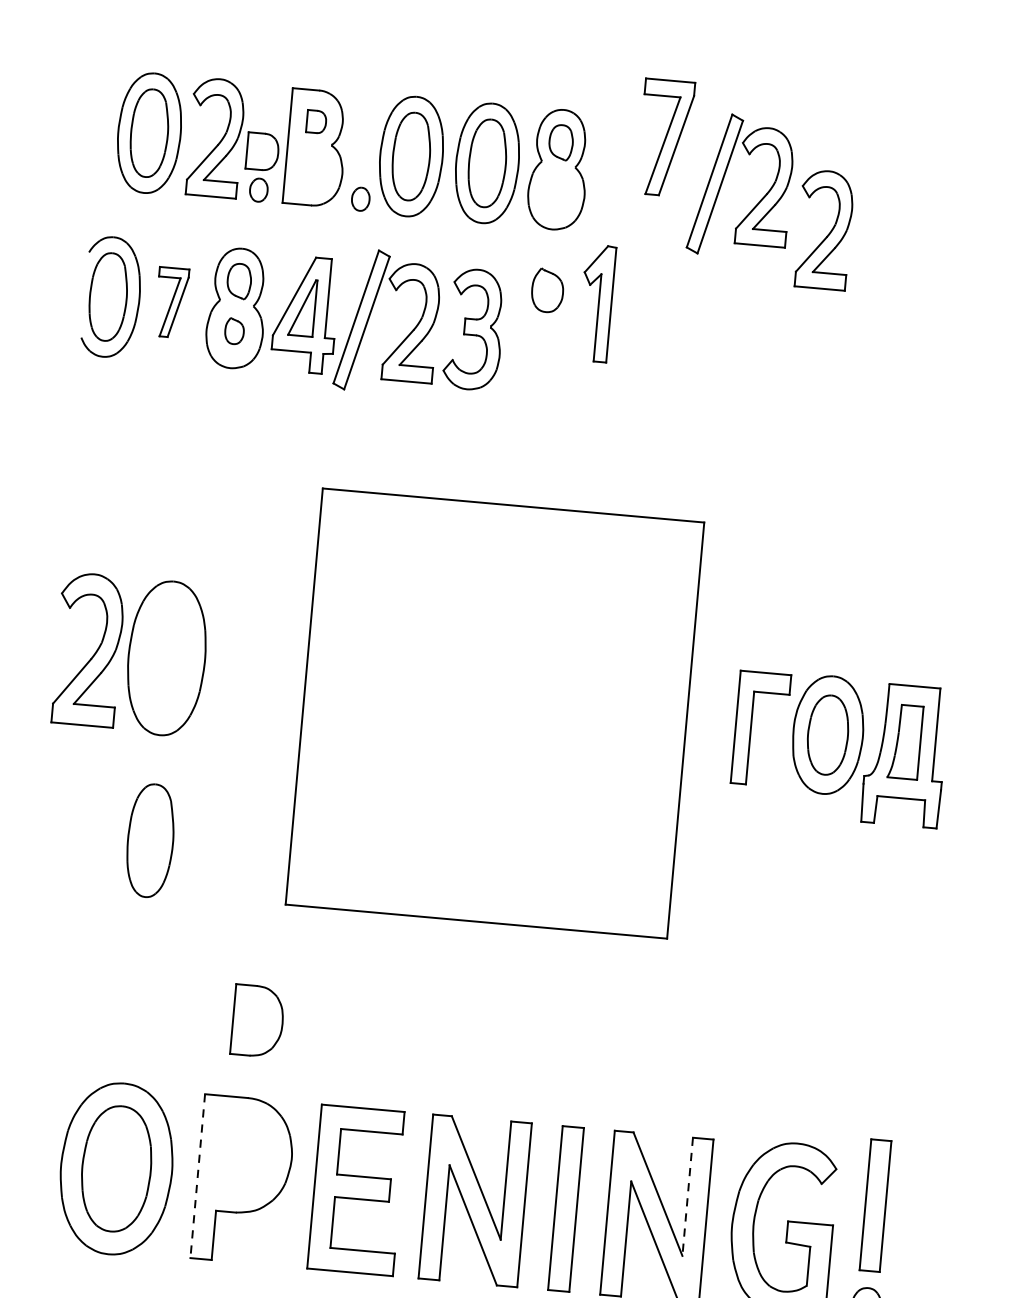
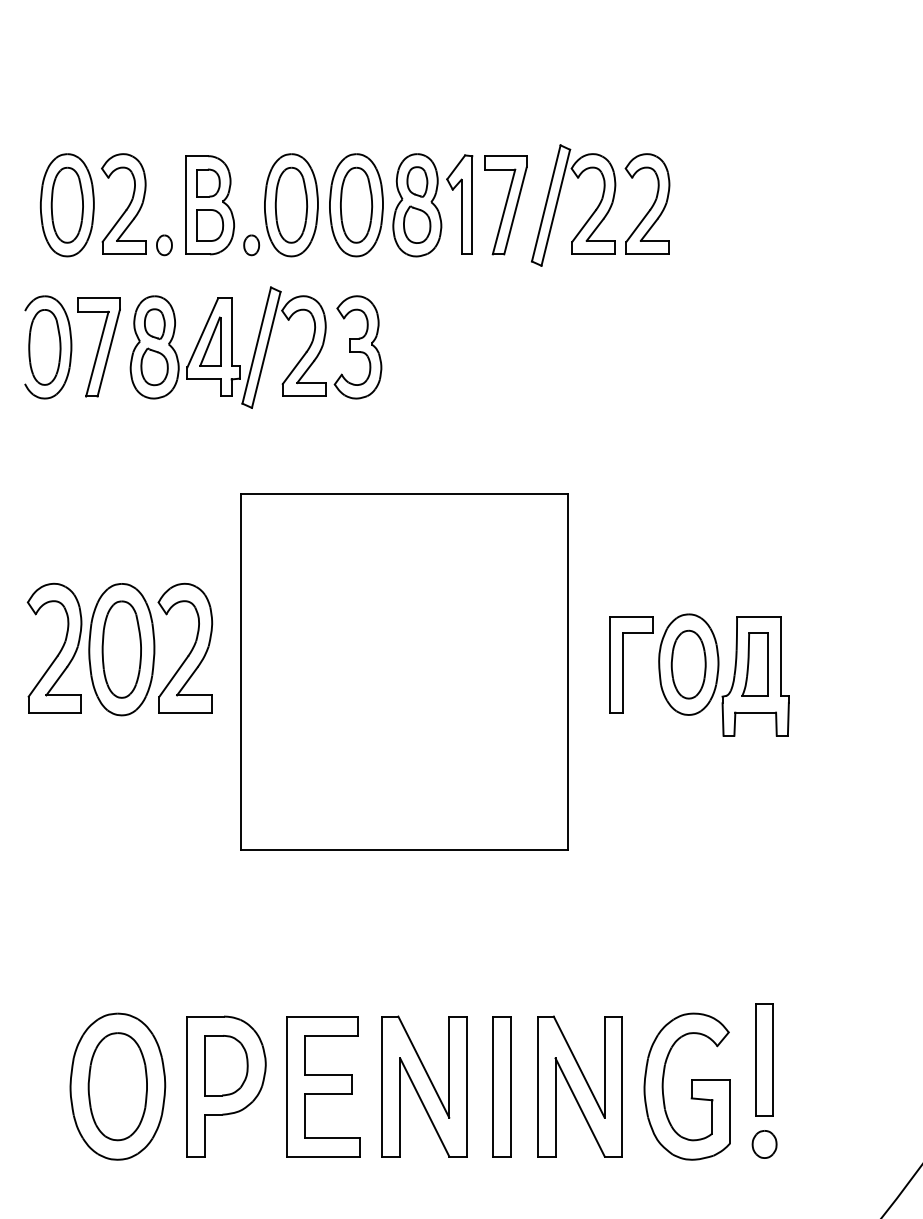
part: (316, 121) -> (208, 182), size x1.43
part: (665, 138) -> (505, 205), moved
part: (263, 151) -> (210, 225), moved
part: (824, 229) -> (647, 203), moved
part: (548, 290) -> (417, 224), moved
part: (171, 302) -> (98, 347), size x1.67
part: (596, 302) -> (459, 204), moved
part: (234, 330) -> (154, 366), size x1.67
part: (241, 662) -> (185, 647), added
part: (150, 840) -> (121, 649), moved
part: (257, 1021) -> (226, 1065), moved
line: (197, 1177) -> (187, 1087), dashed -> solid
line: (687, 1197) -> (604, 1067), dashed -> solid

